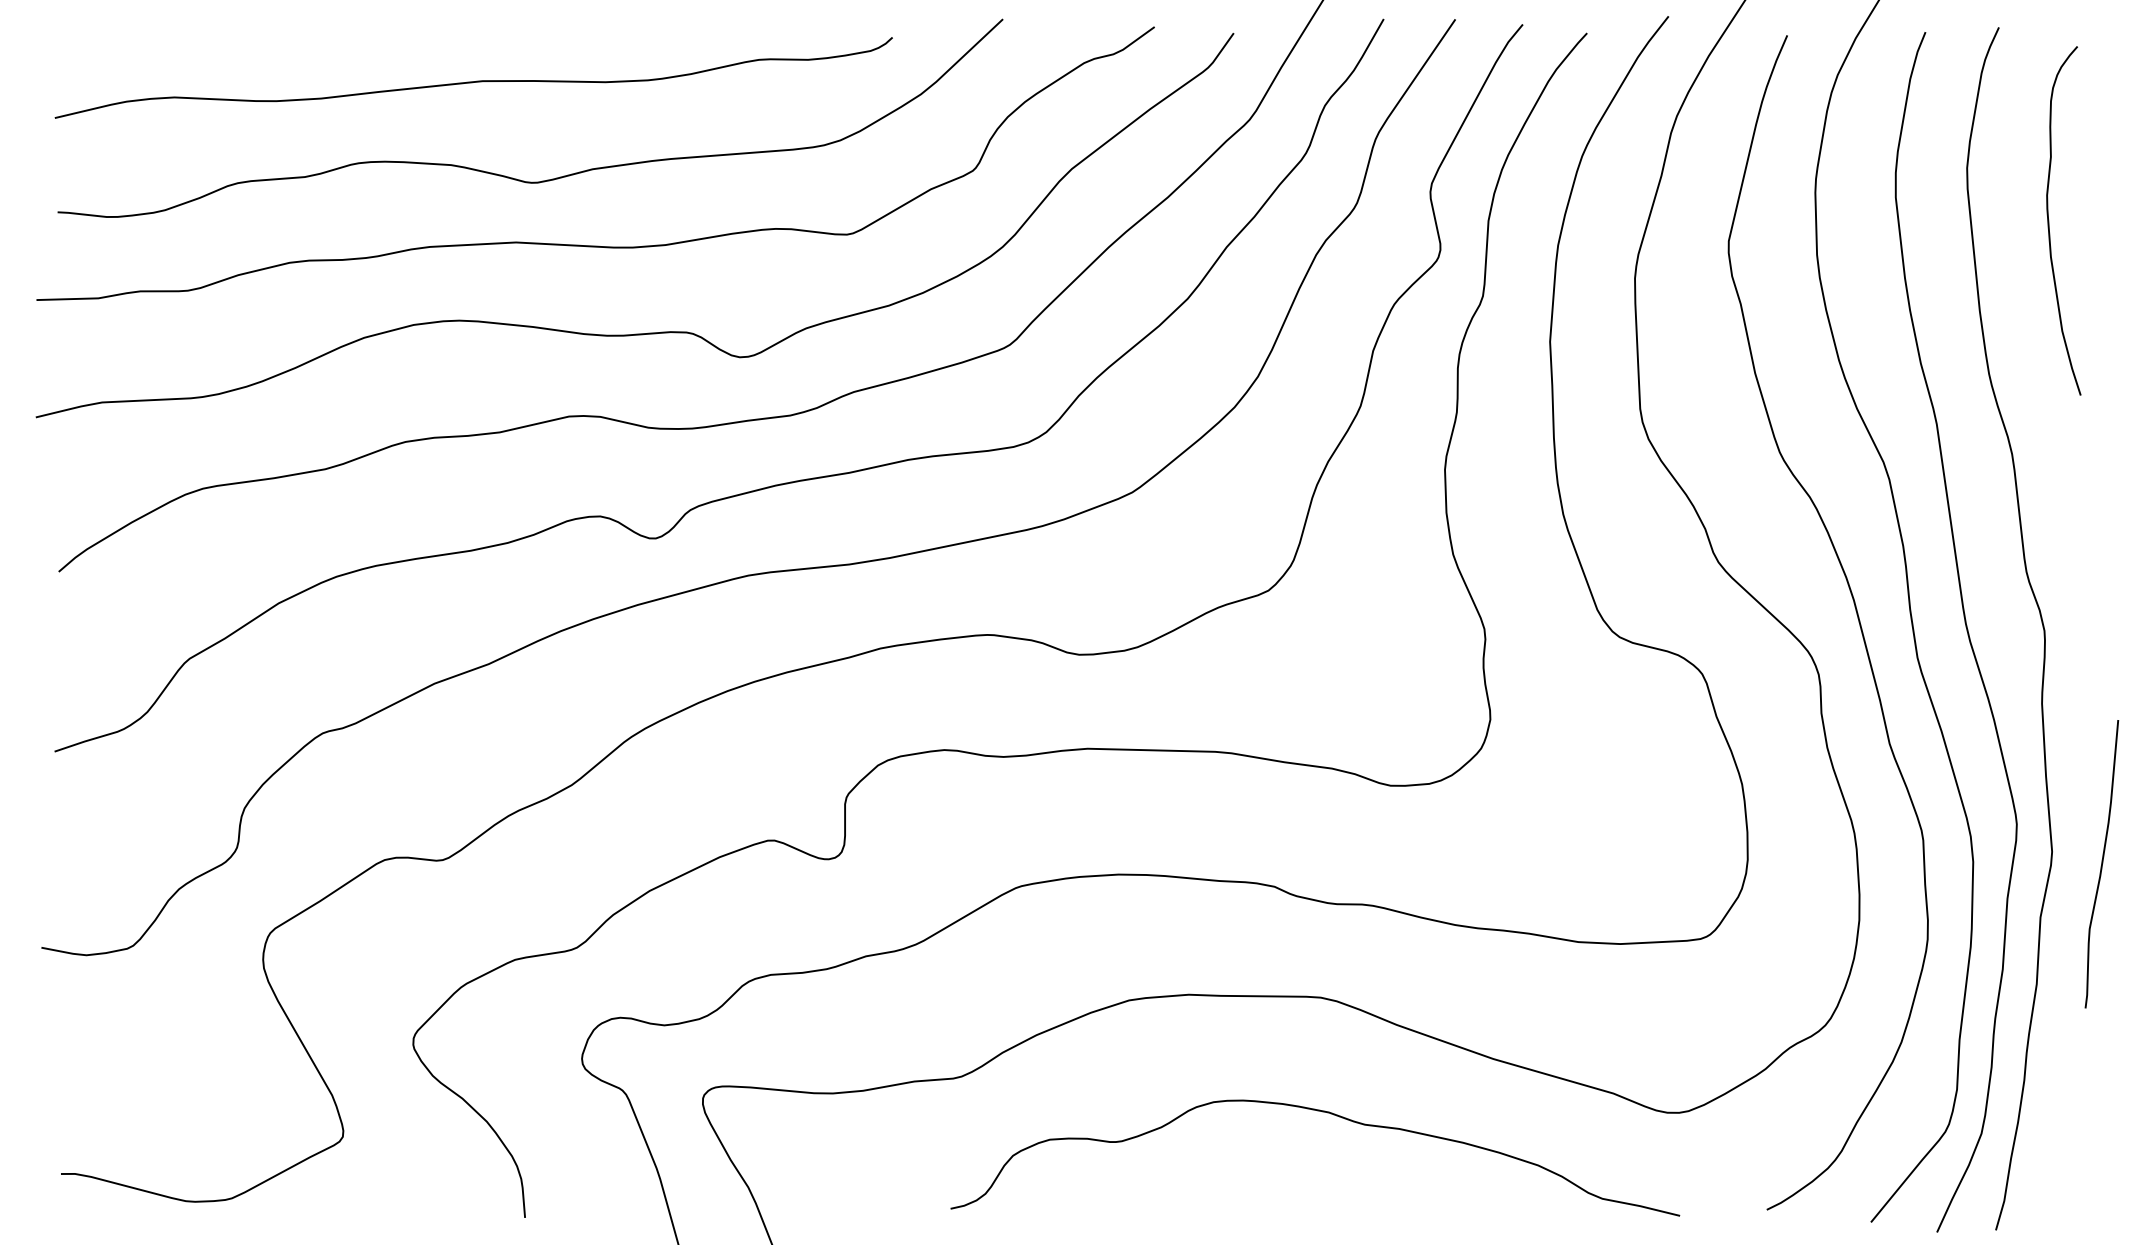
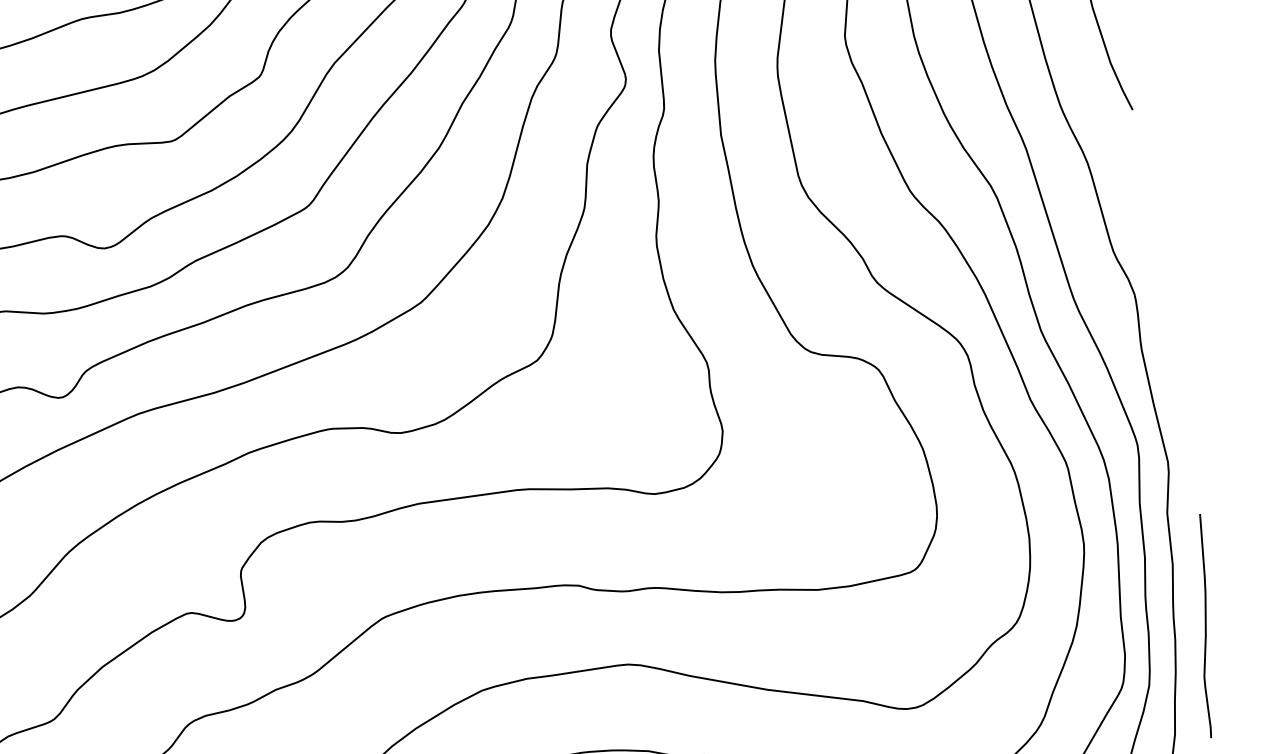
curve: (2101, 864) -> (1205, 626), moved

